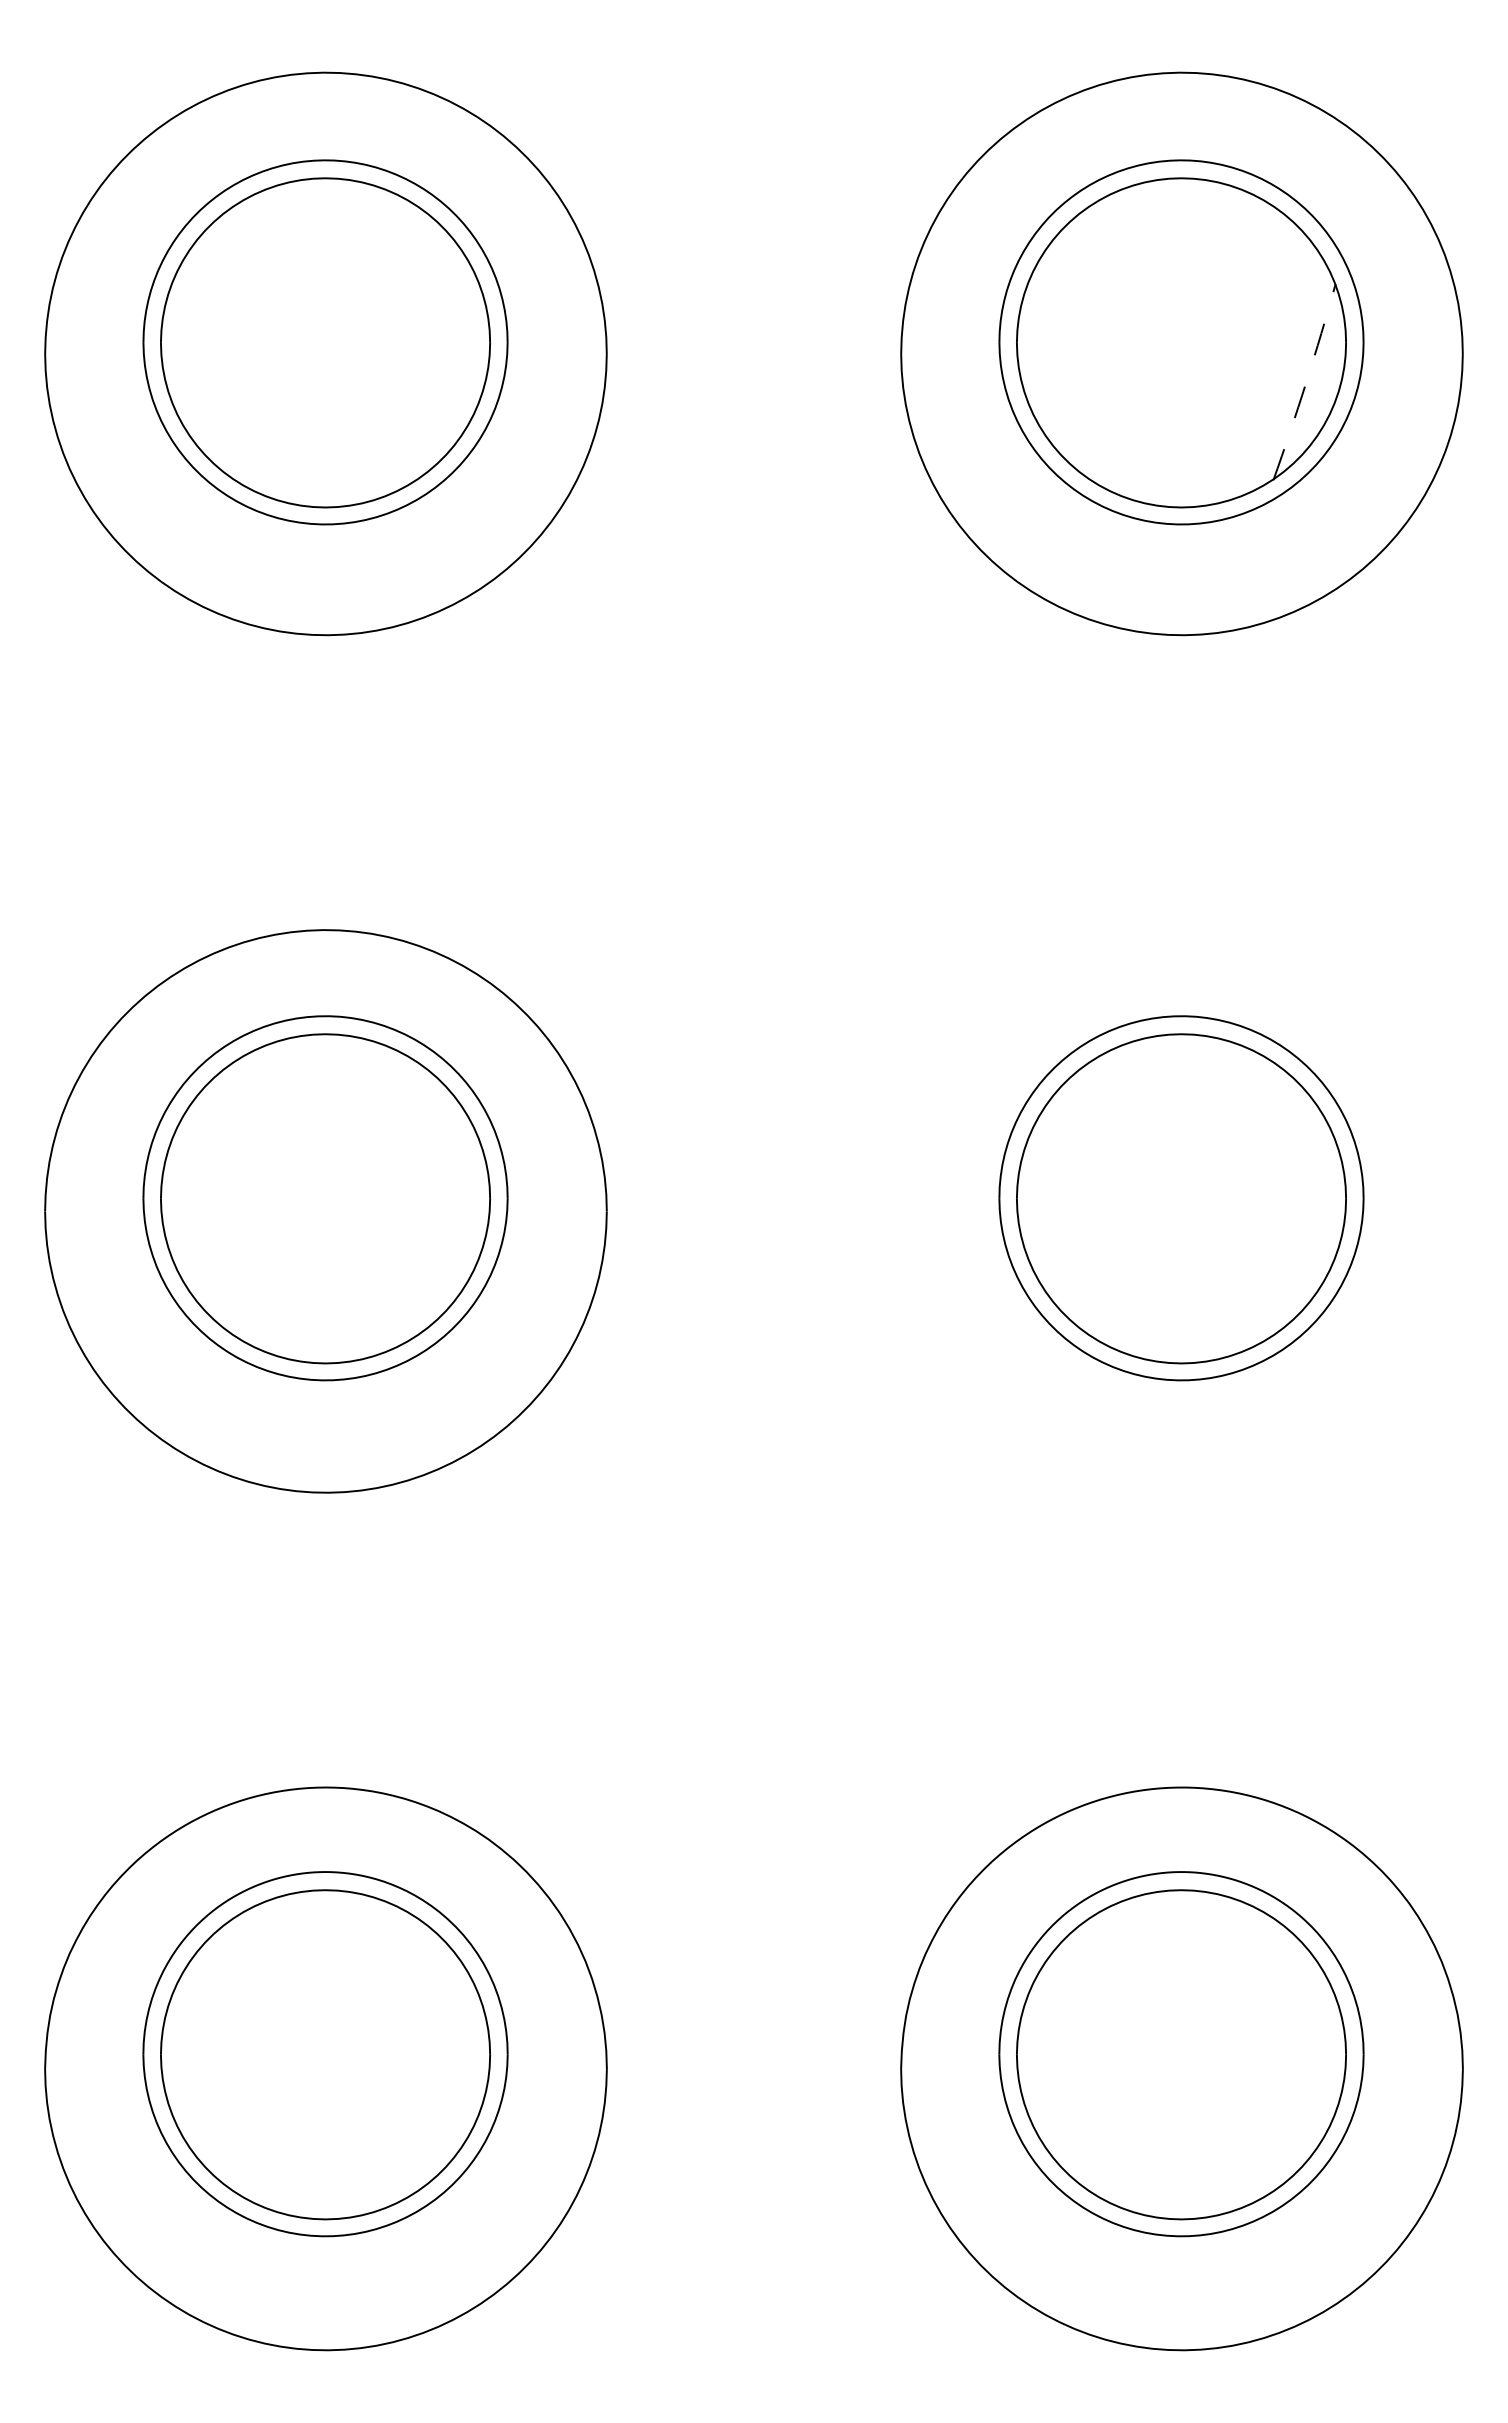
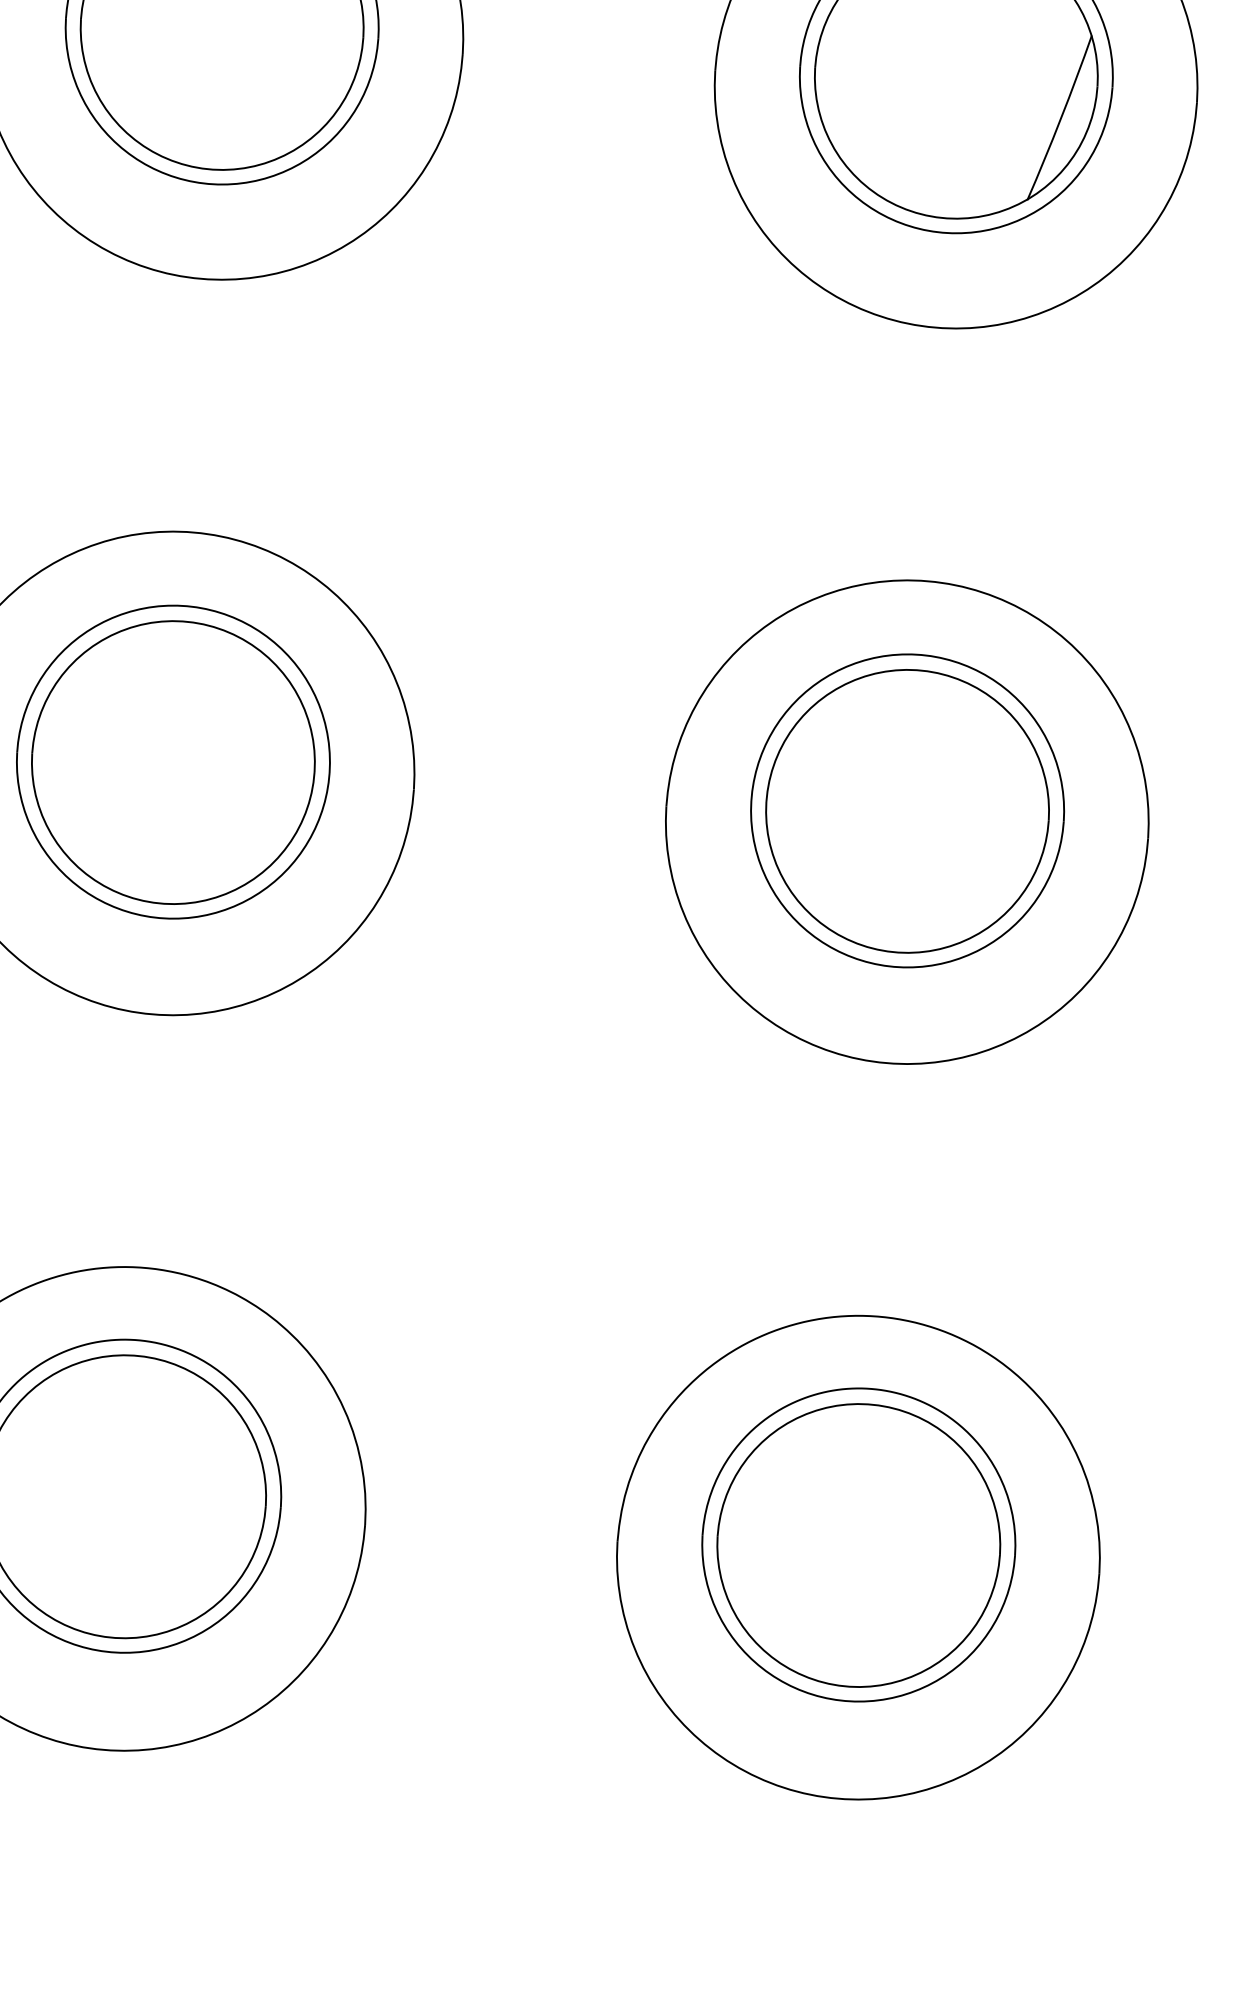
arc: (1306, 382) -> (1061, 118), dashed -> solid
part: (1181, 1211) -> (906, 822), added

